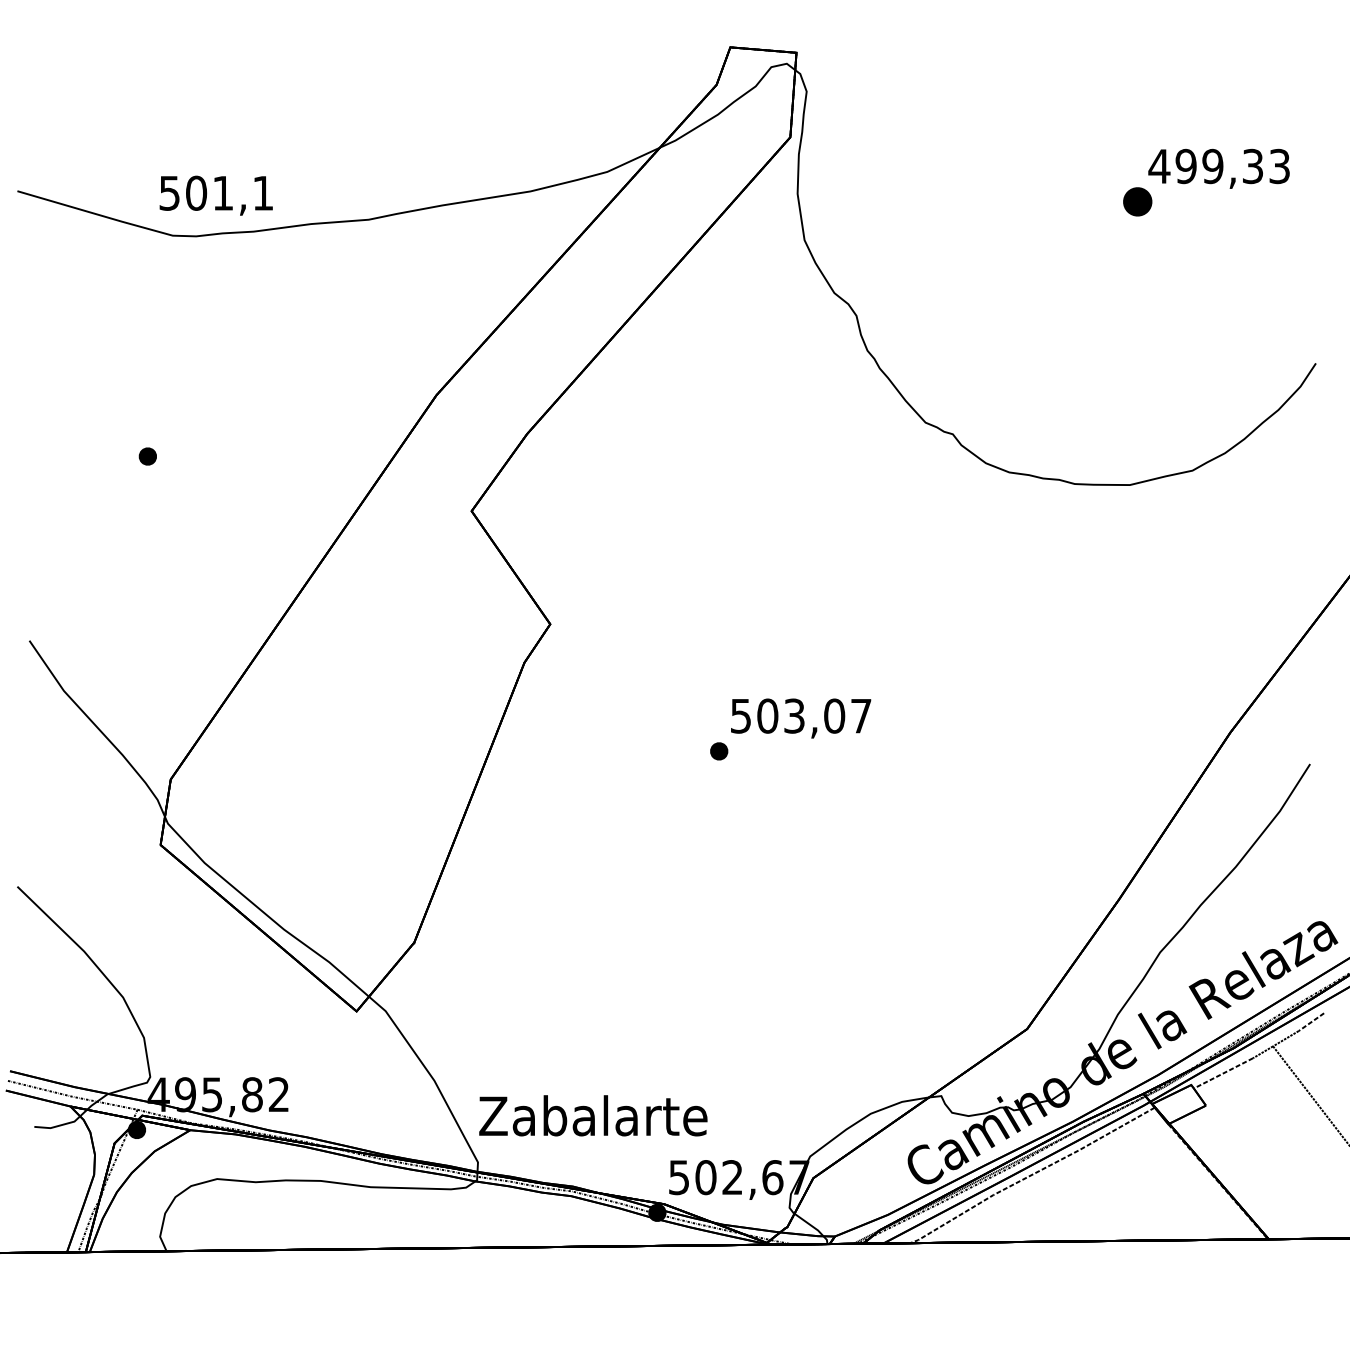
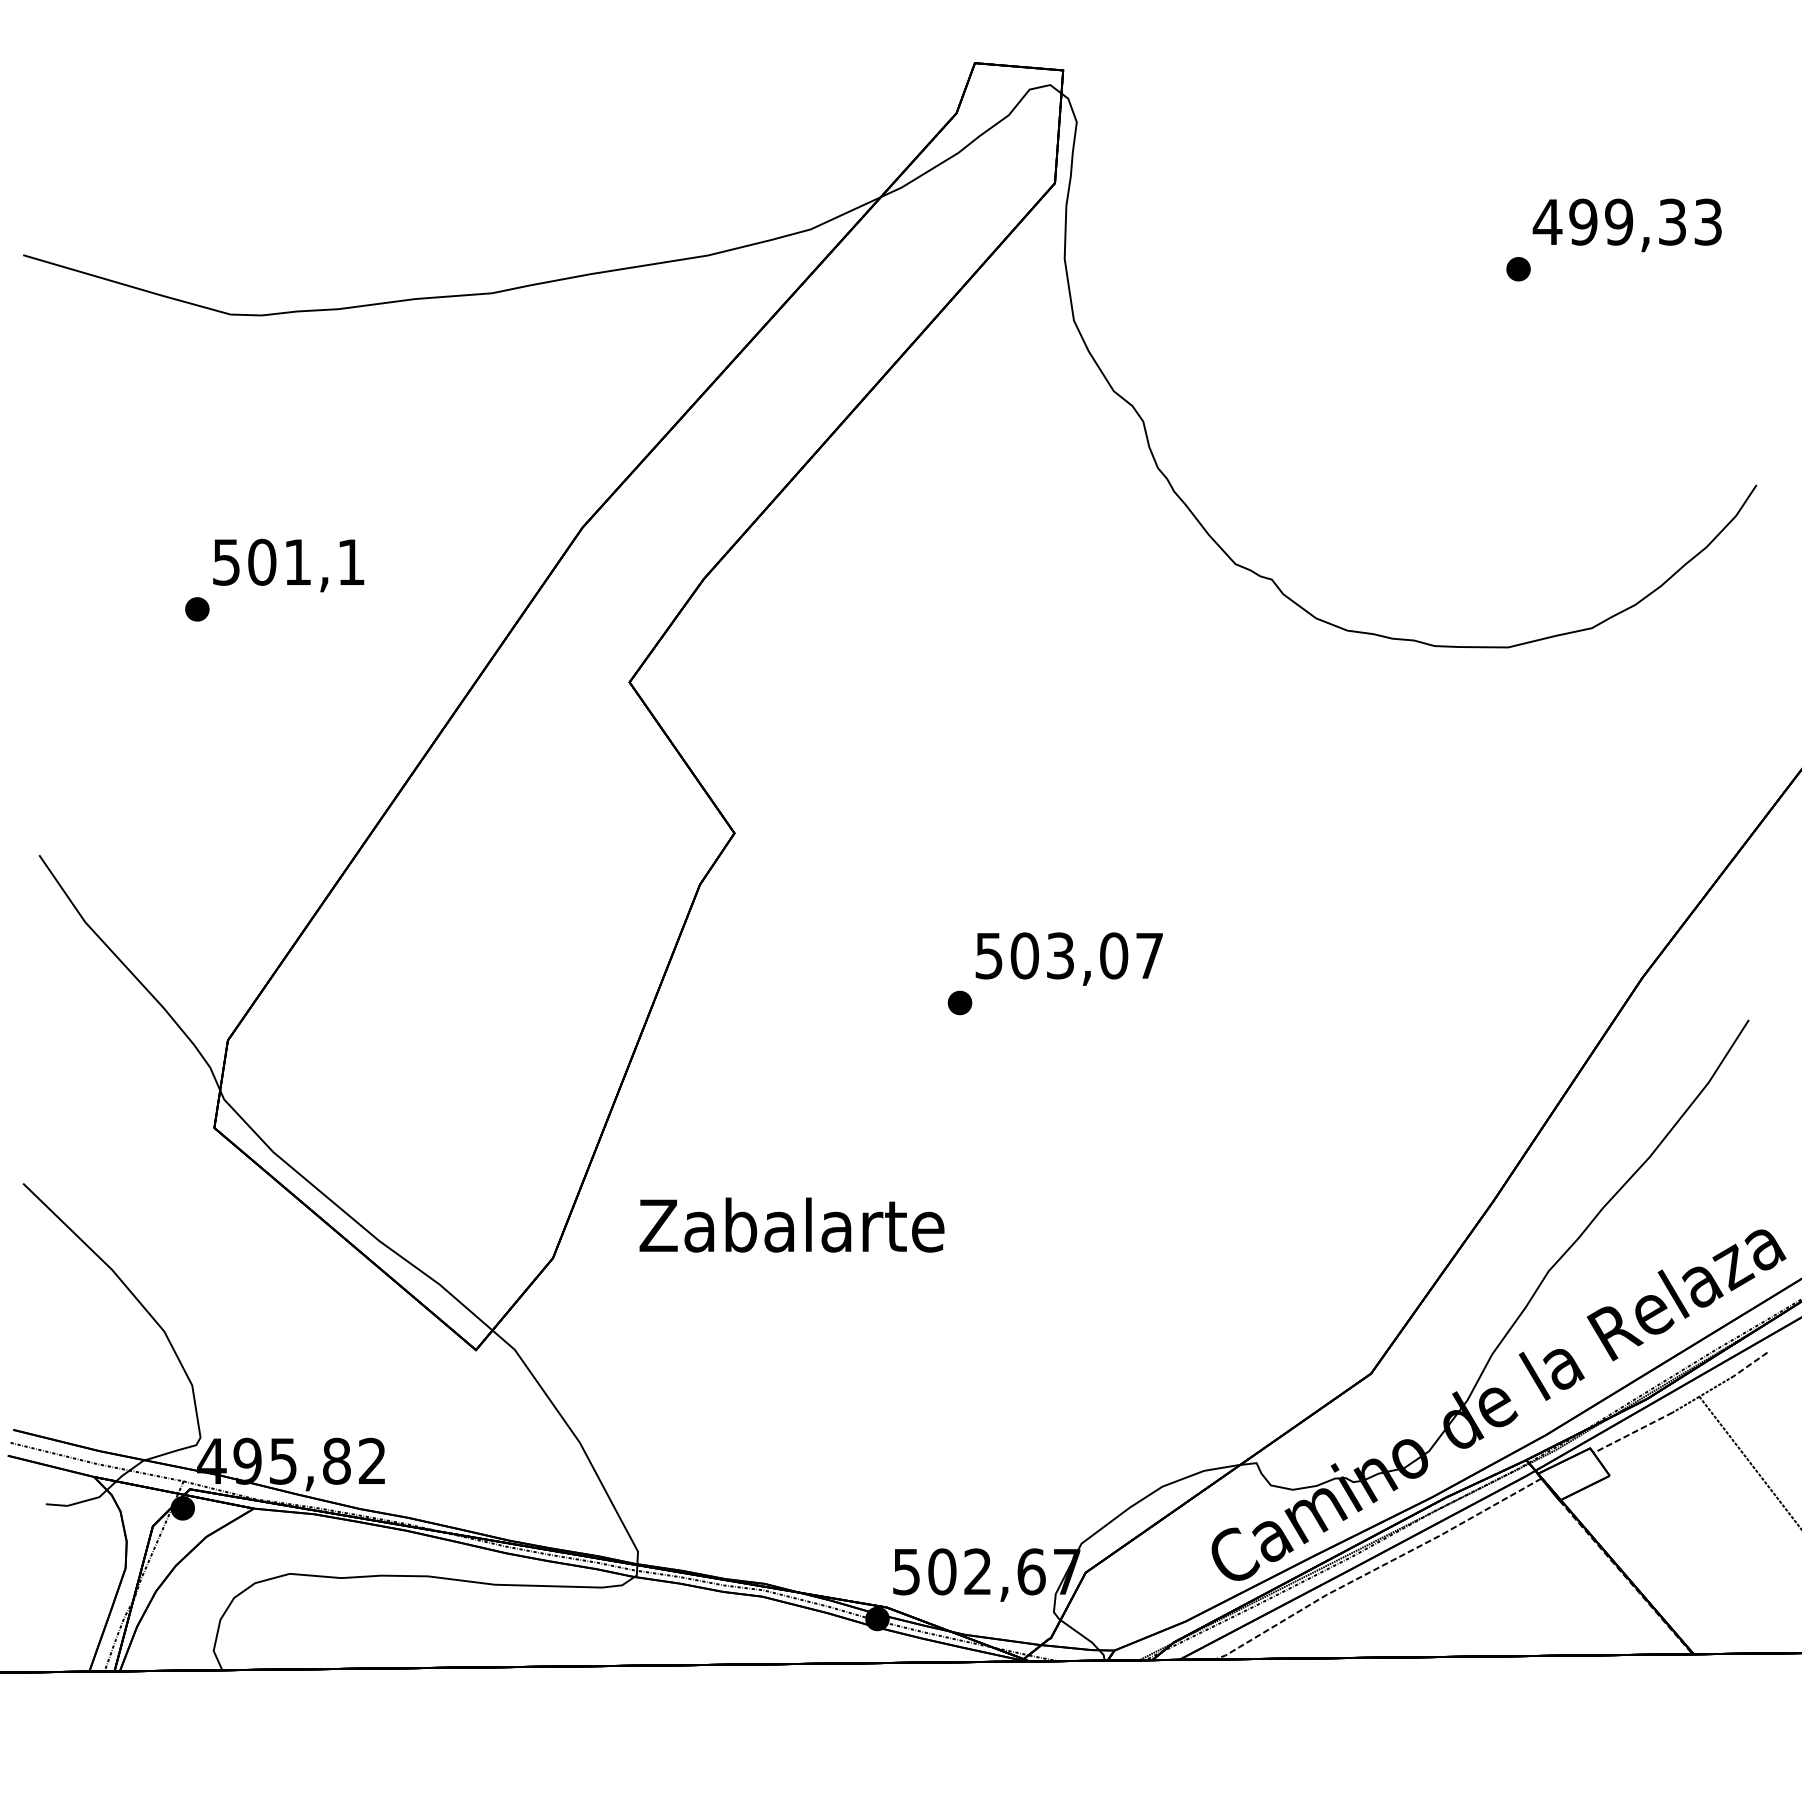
text: (215, 195) -> (287, 565), moved
part: (1137, 201) -> (1518, 268), size x0.62
text: (593, 1115) -> (792, 1224), moved

